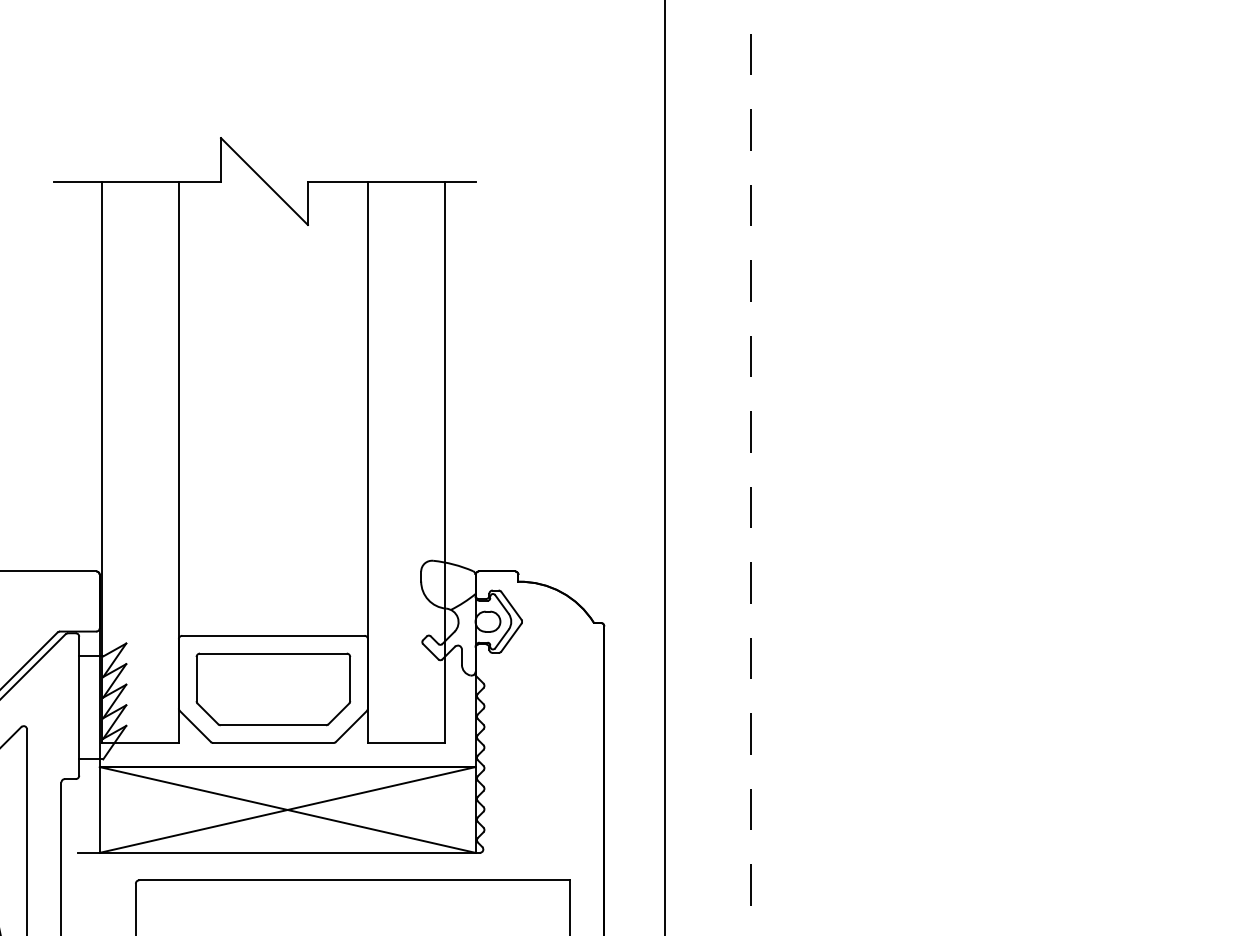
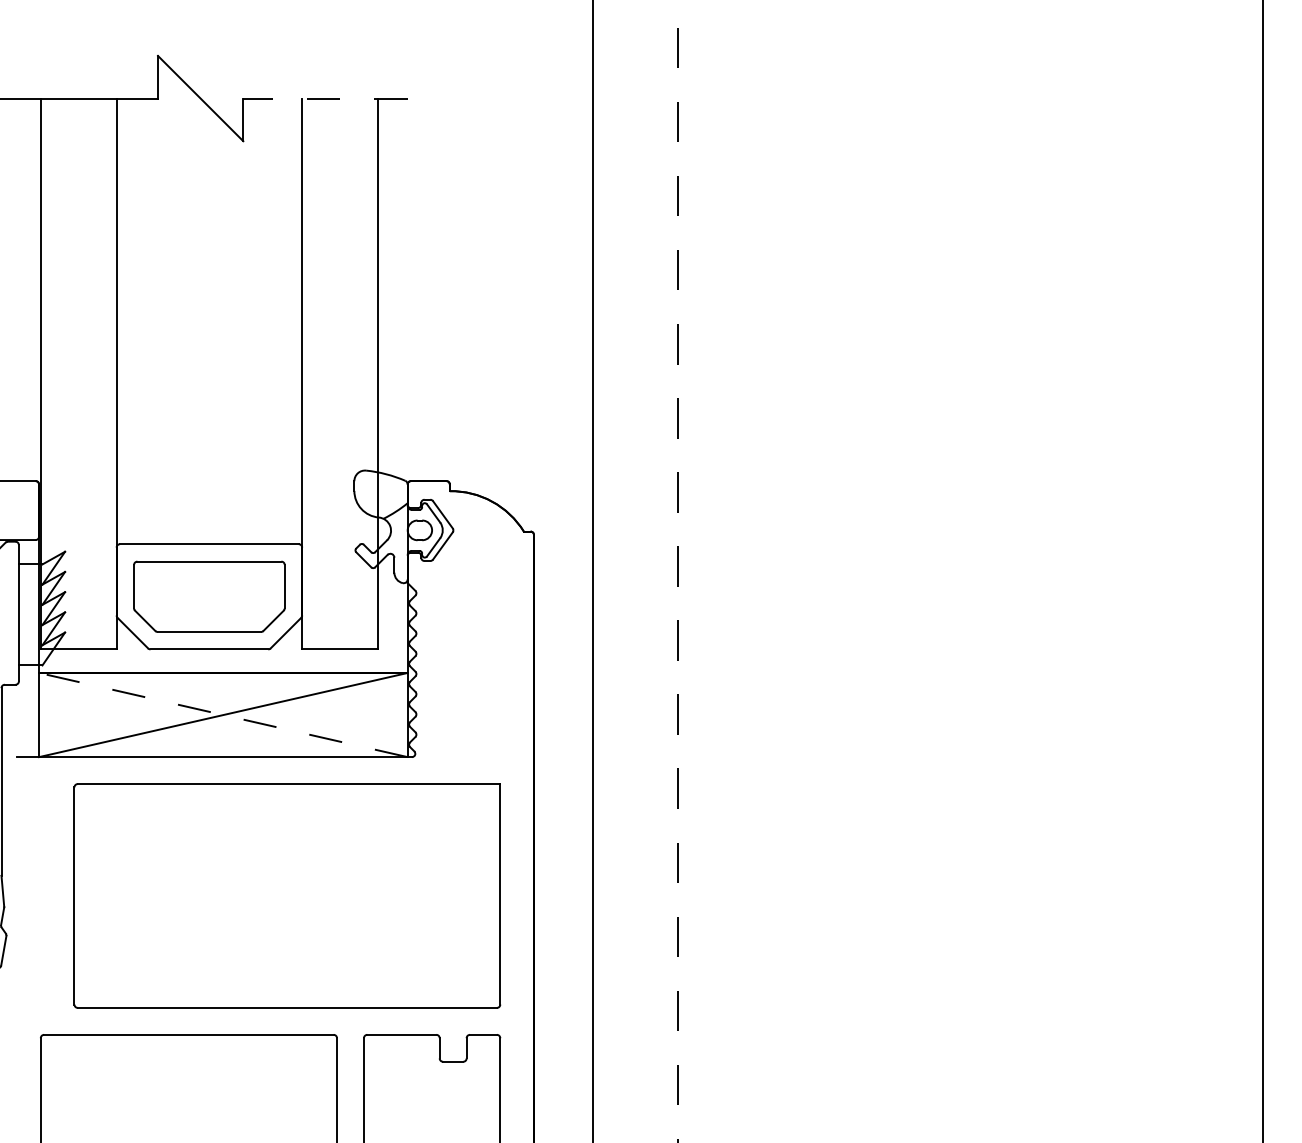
line: (391, 181) -> (325, 98), solid -> dashed
line: (286, 809) -> (222, 714), solid -> dashed

